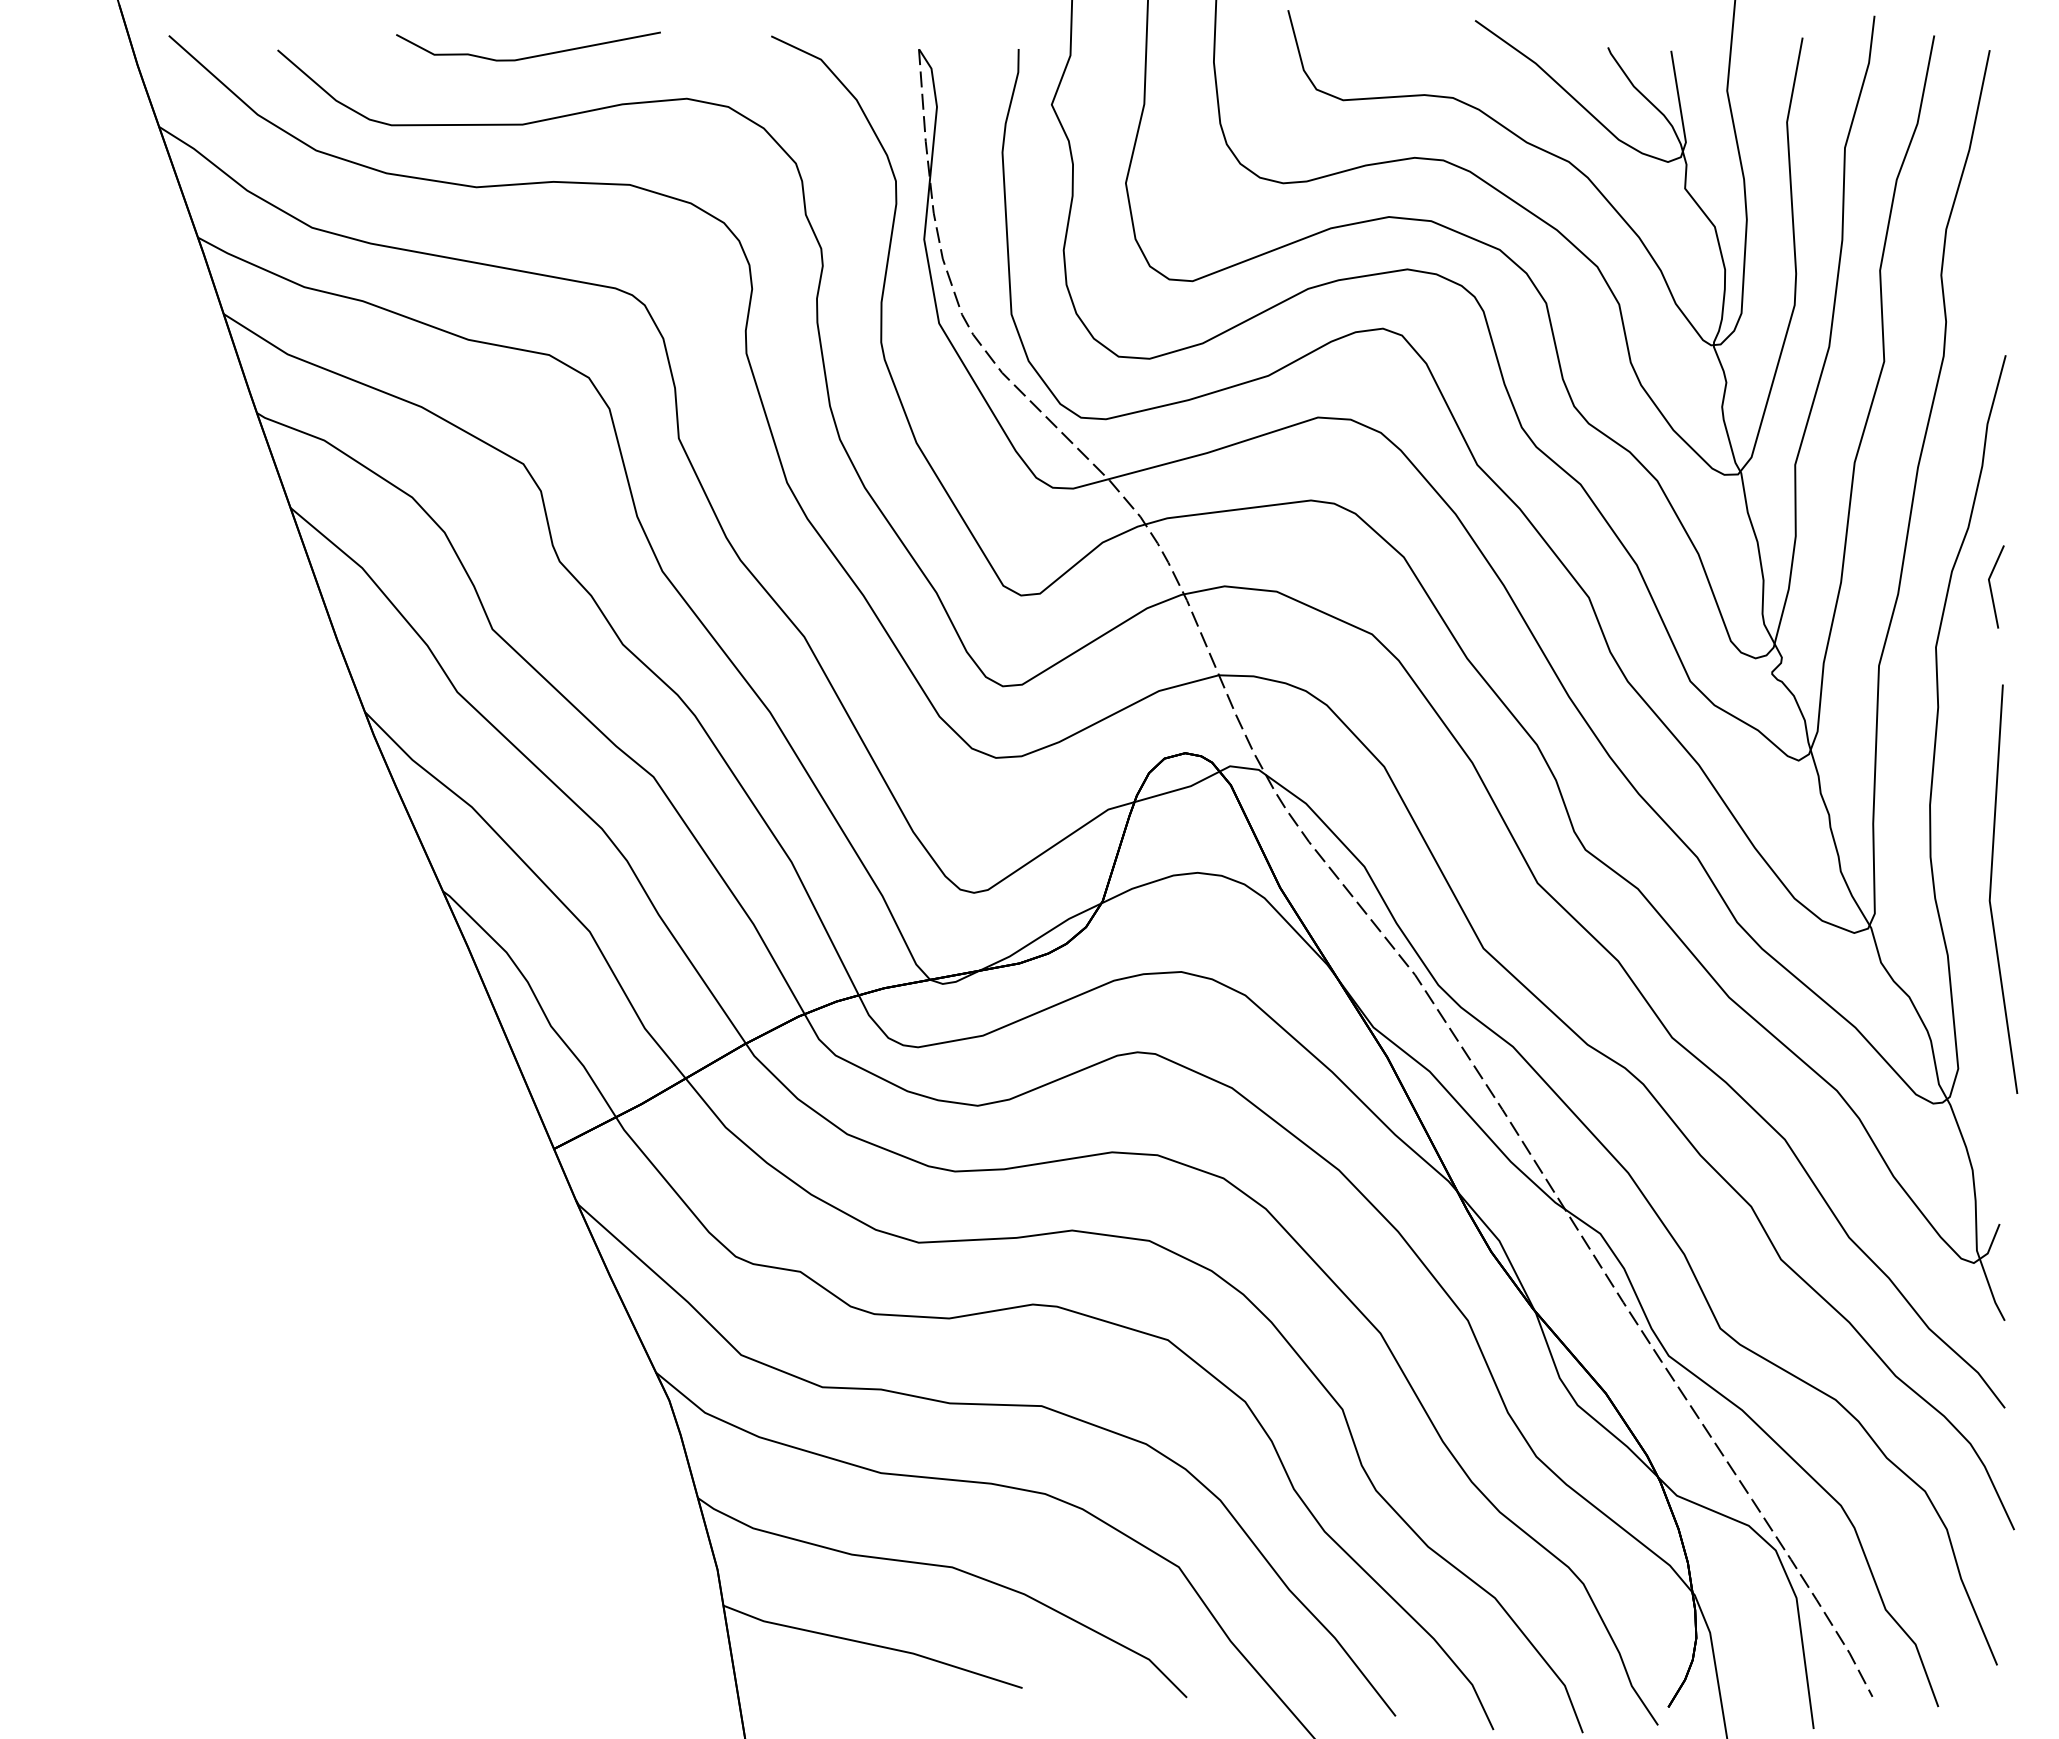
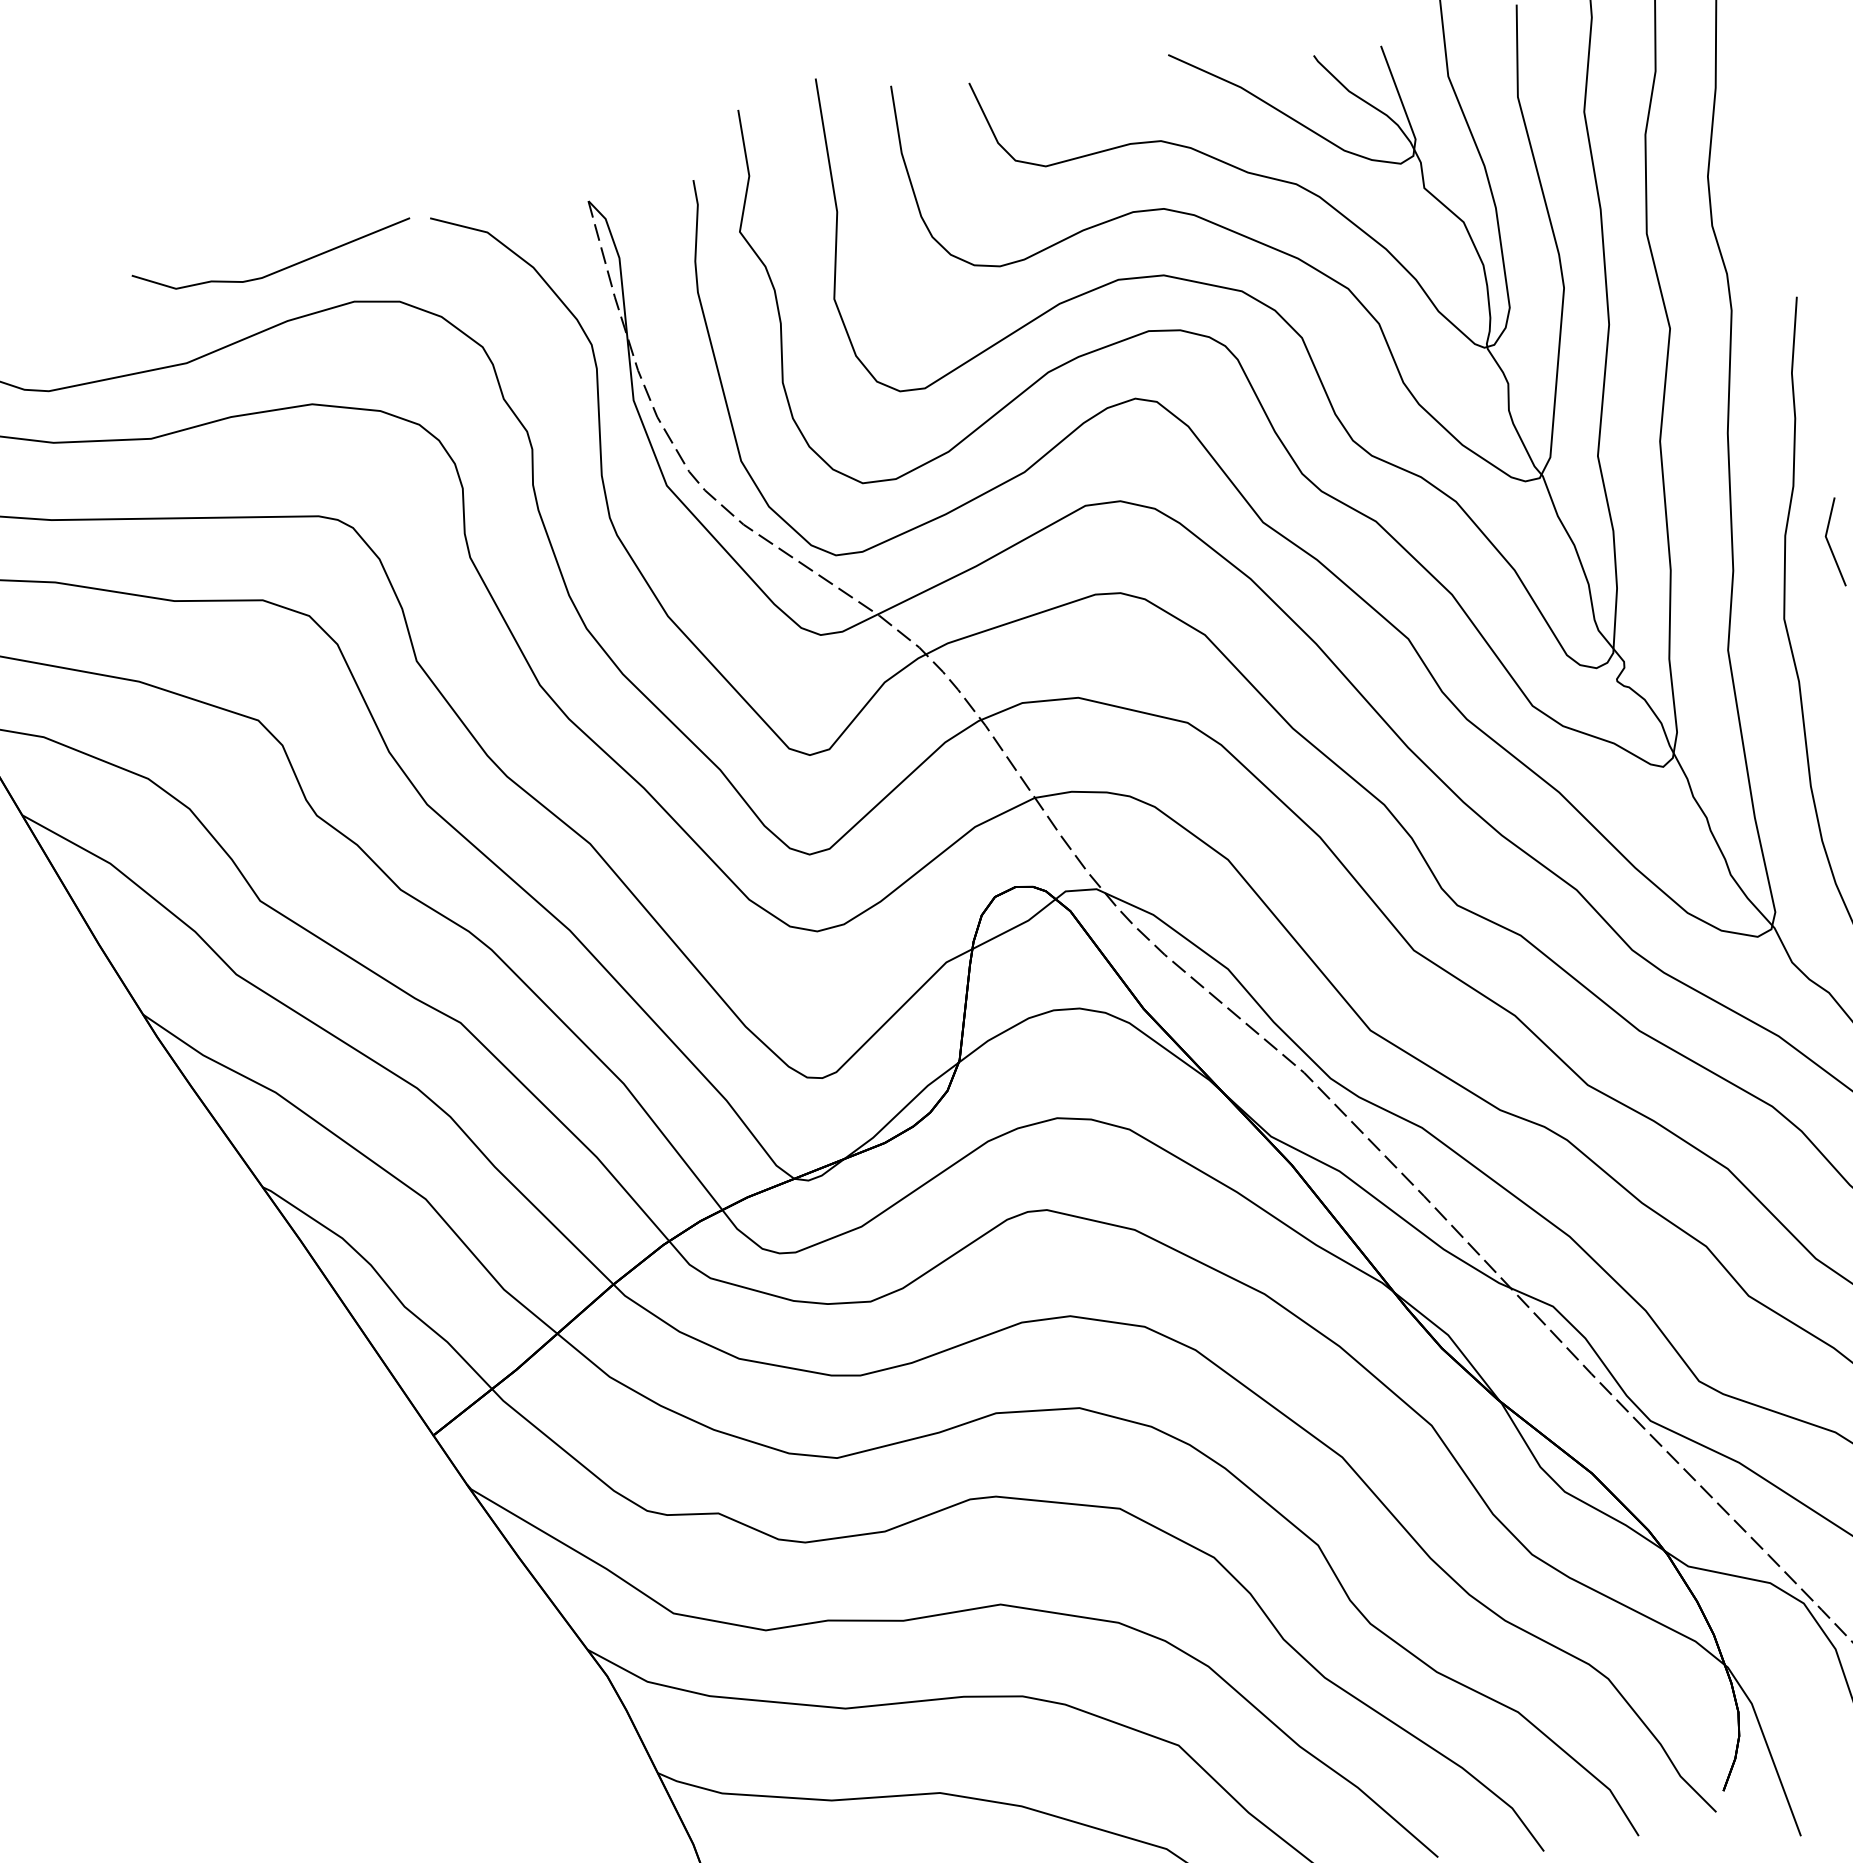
curve: (528, 56) -> (275, 271), moved

